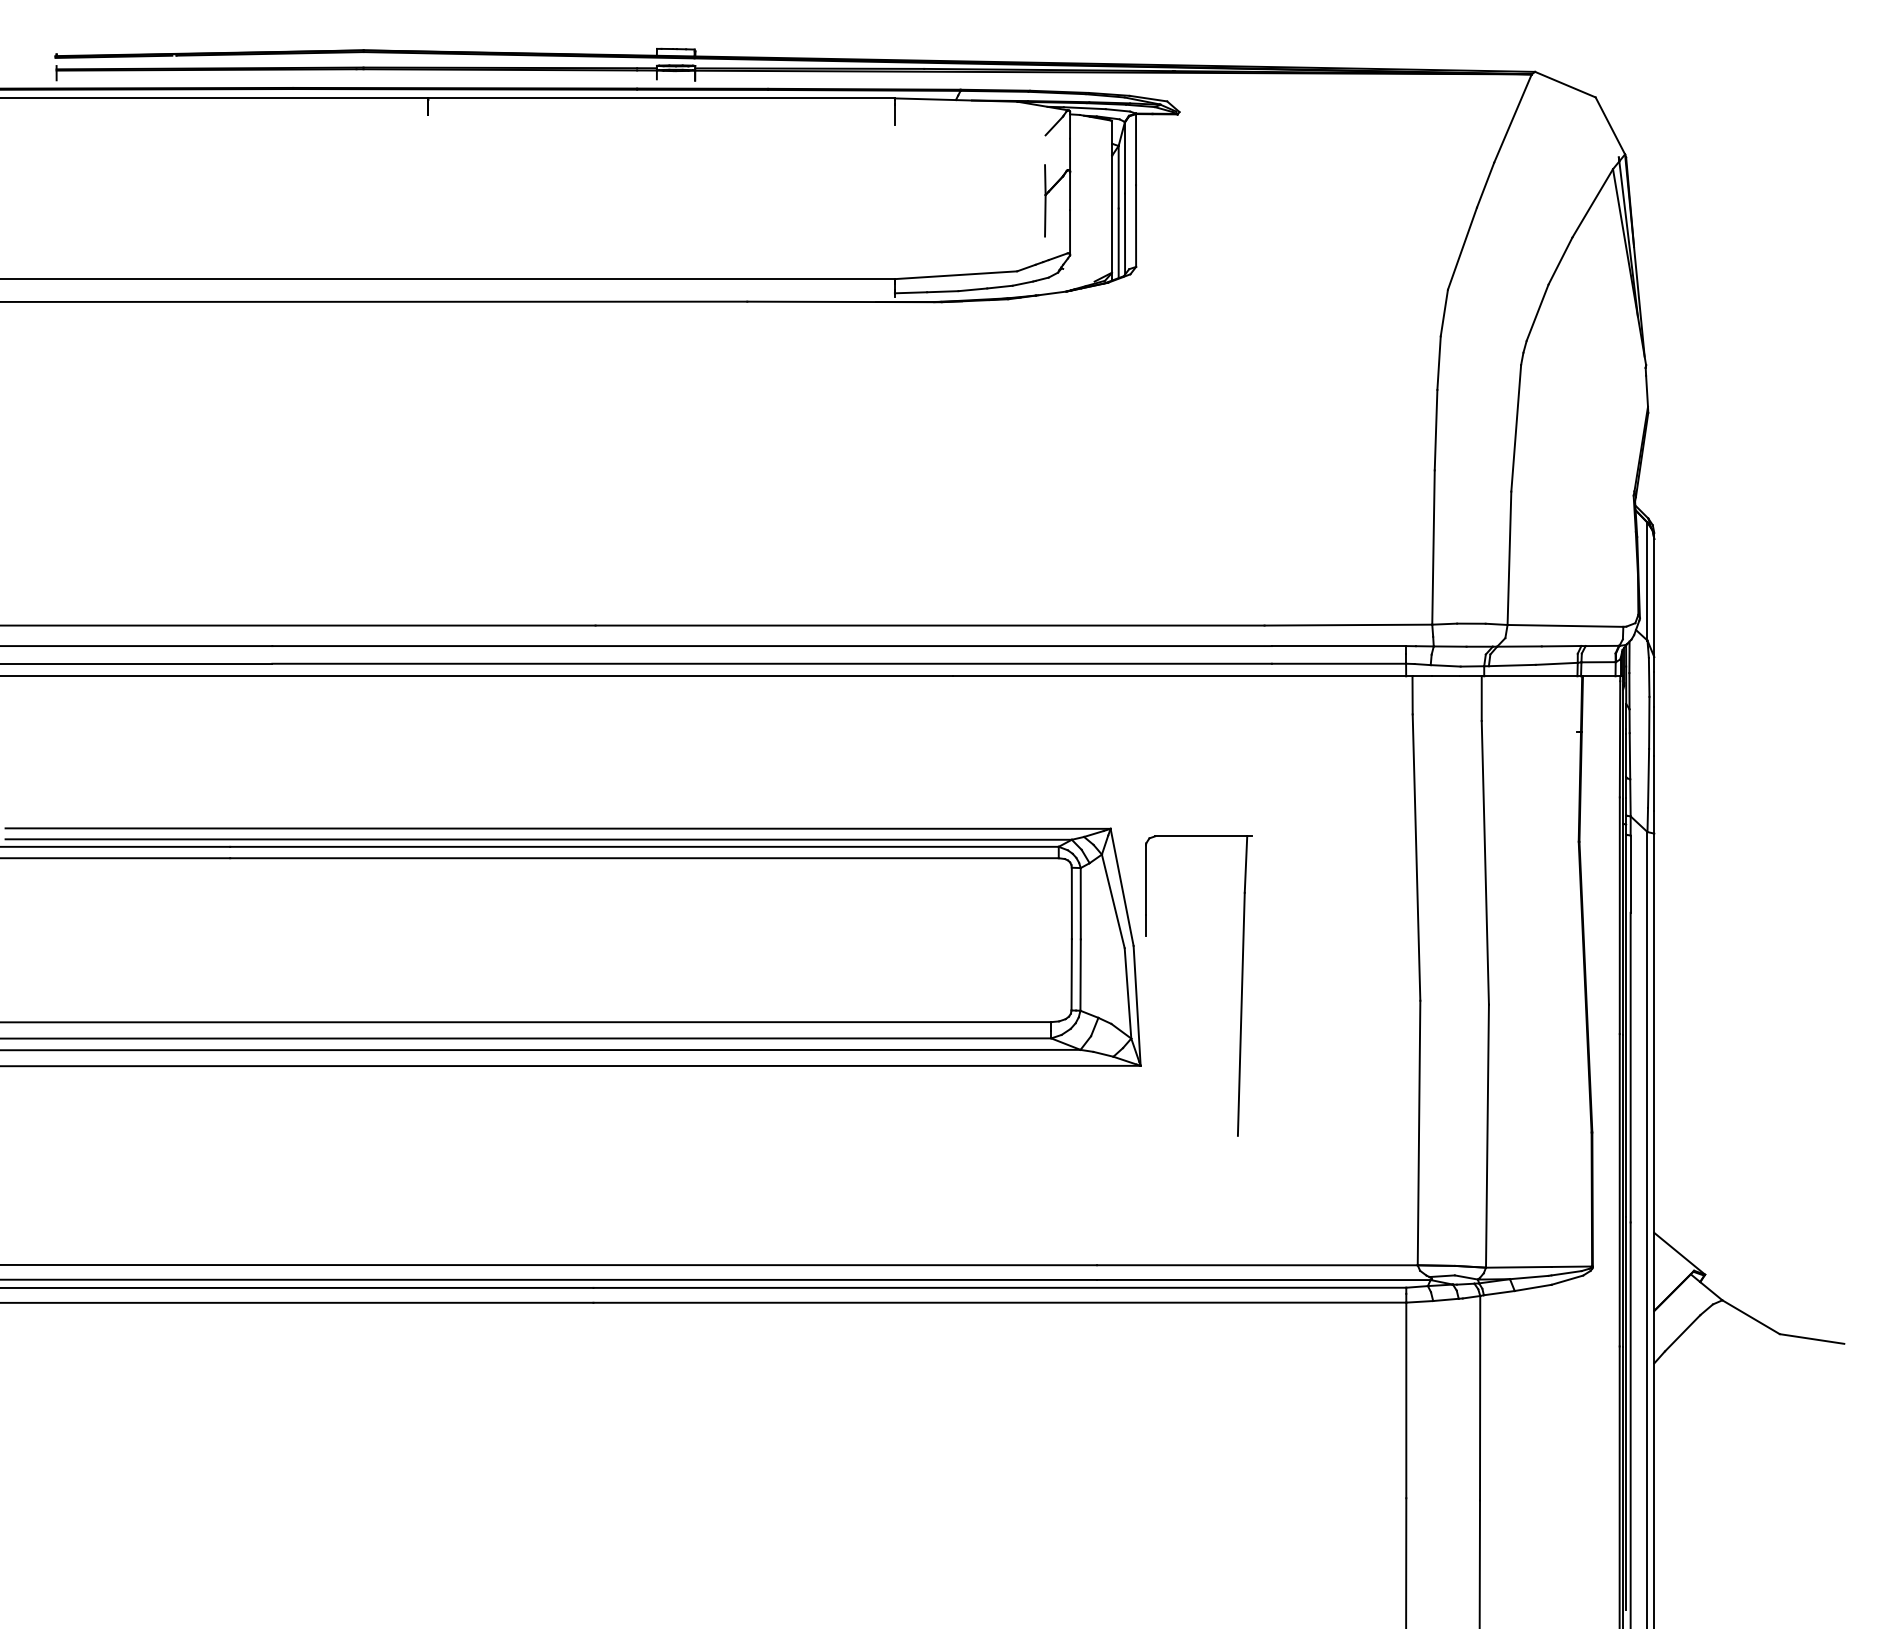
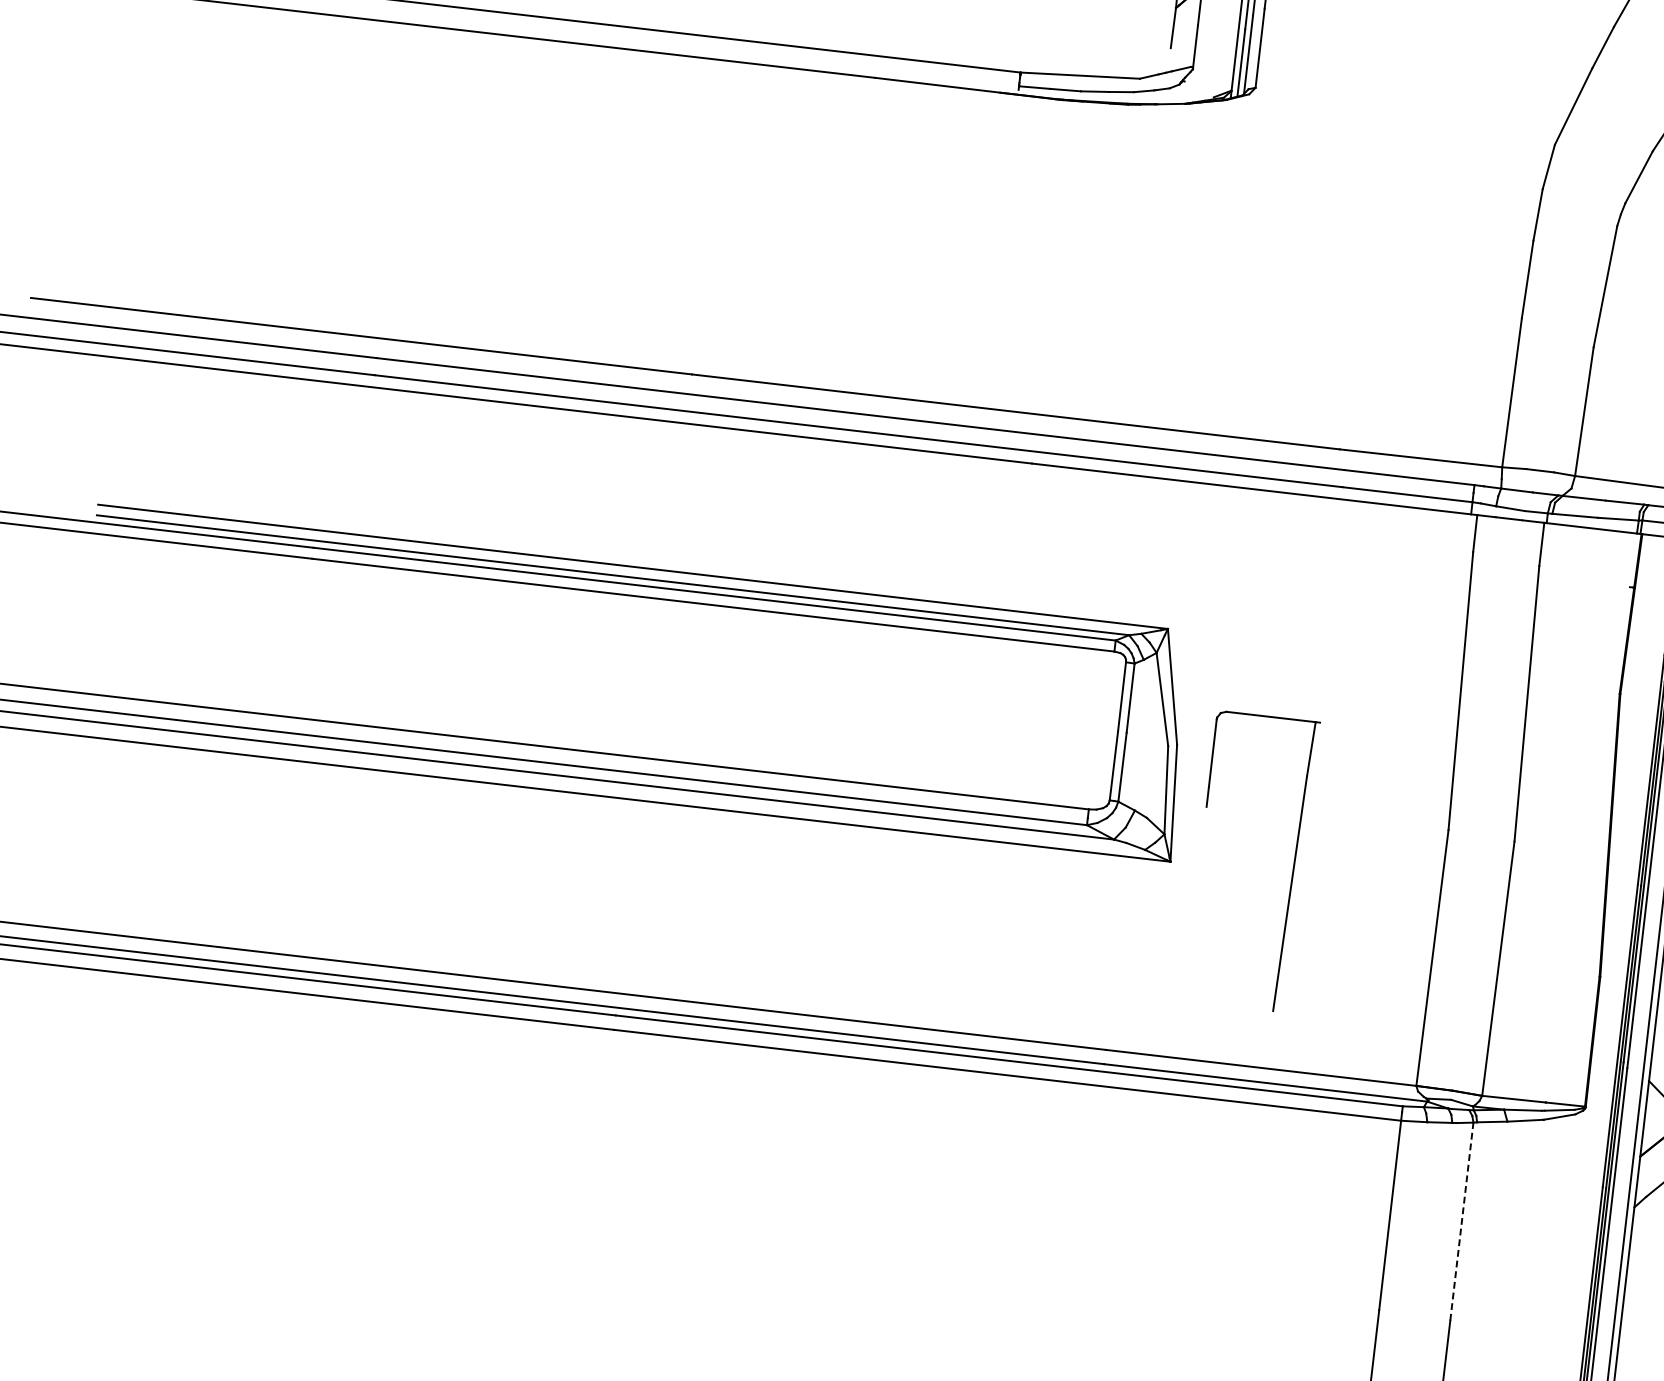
part: (1241, 985) -> (1293, 865), moved
line: (1480, 1397) -> (1462, 1220), solid -> dashed

